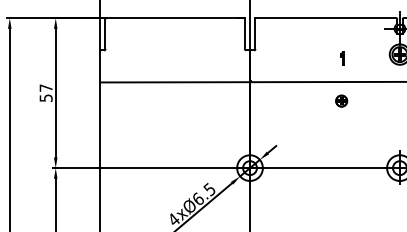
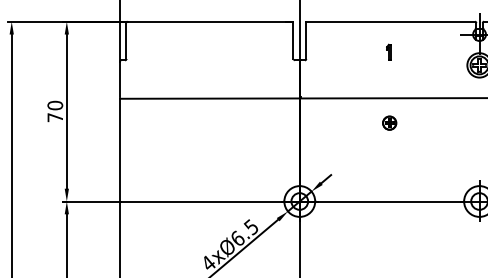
part: (342, 58) -> (388, 51), moved
text: (46, 93) -> (55, 111), 57 -> 70
part: (341, 100) -> (389, 122), moved

